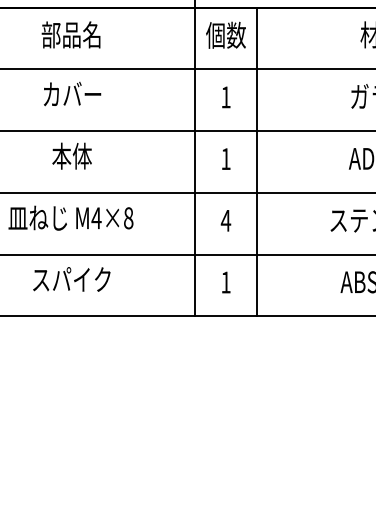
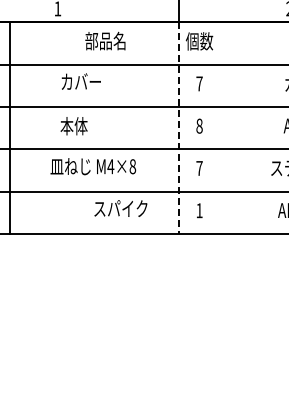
text: (71, 34) -> (105, 40), moved
text: (71, 93) -> (80, 81), moved
text: (225, 96) -> (199, 83), 1 -> 7
text: (71, 156) -> (73, 126), moved
text: (225, 158) -> (199, 125), 1 -> 8
line: (256, 161) -> (220, 127), removed
line: (195, 162) -> (178, 128), solid -> dashed
text: (225, 220) -> (199, 168), 4 -> 7
text: (71, 279) -> (120, 208), moved

